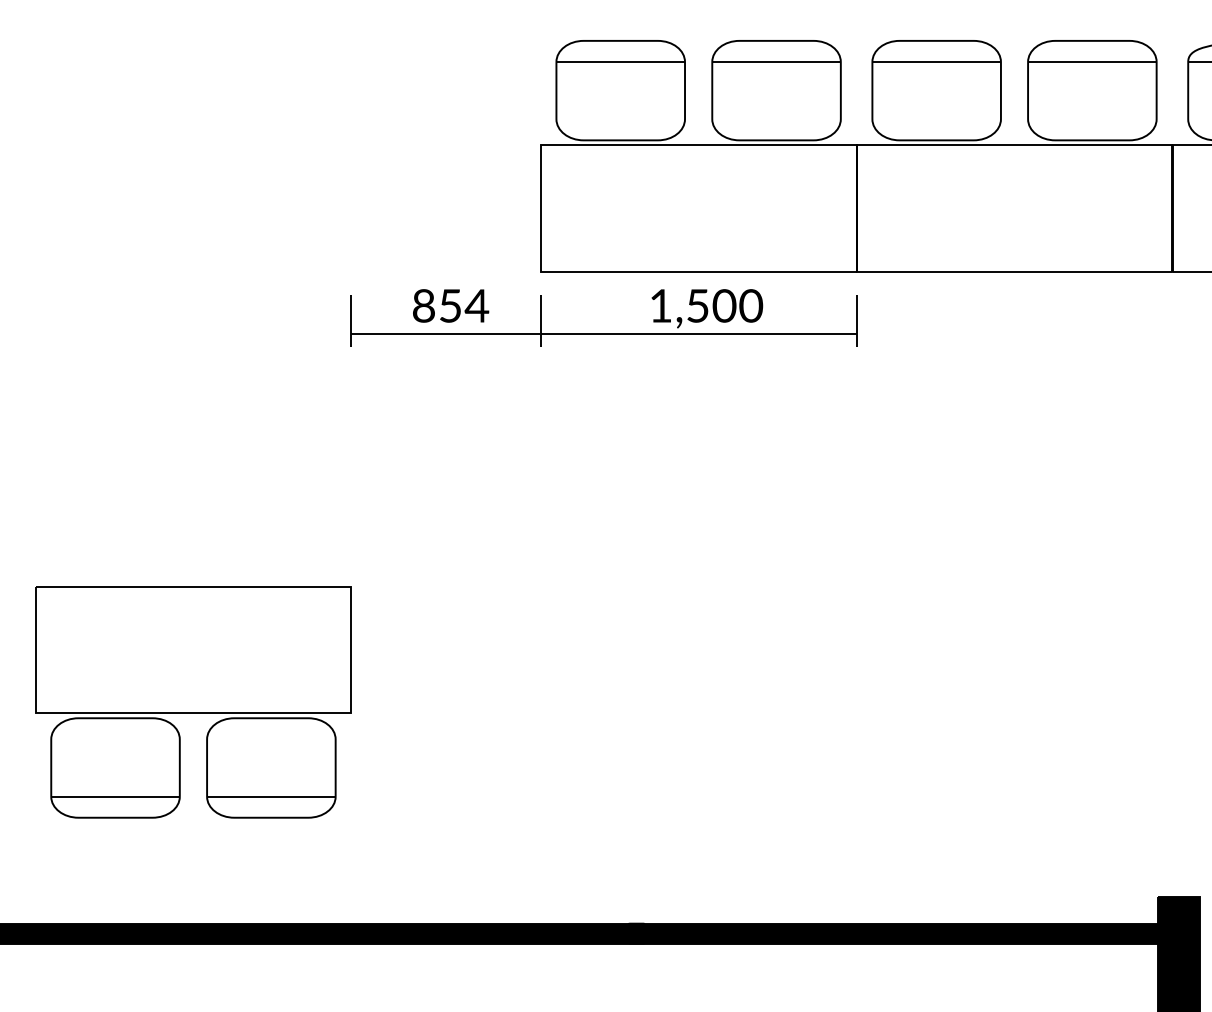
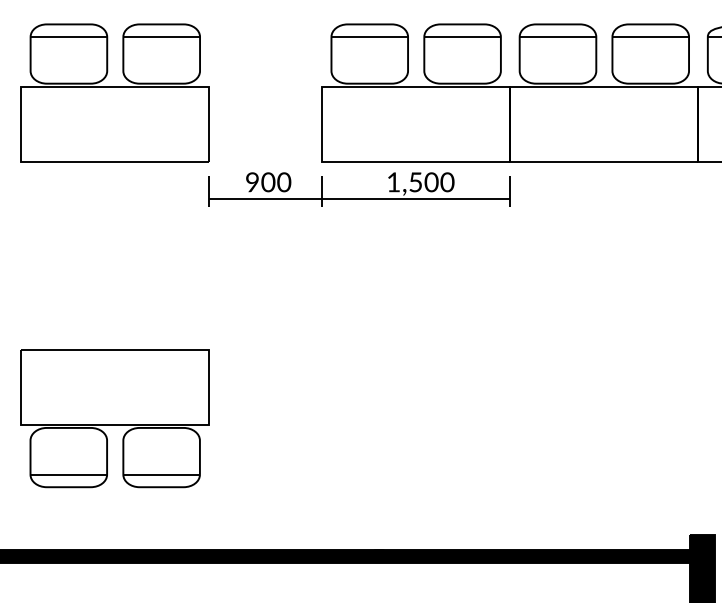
part: (192, 155) -> (114, 92), added
text: (450, 306) -> (268, 182), 854 -> 900

